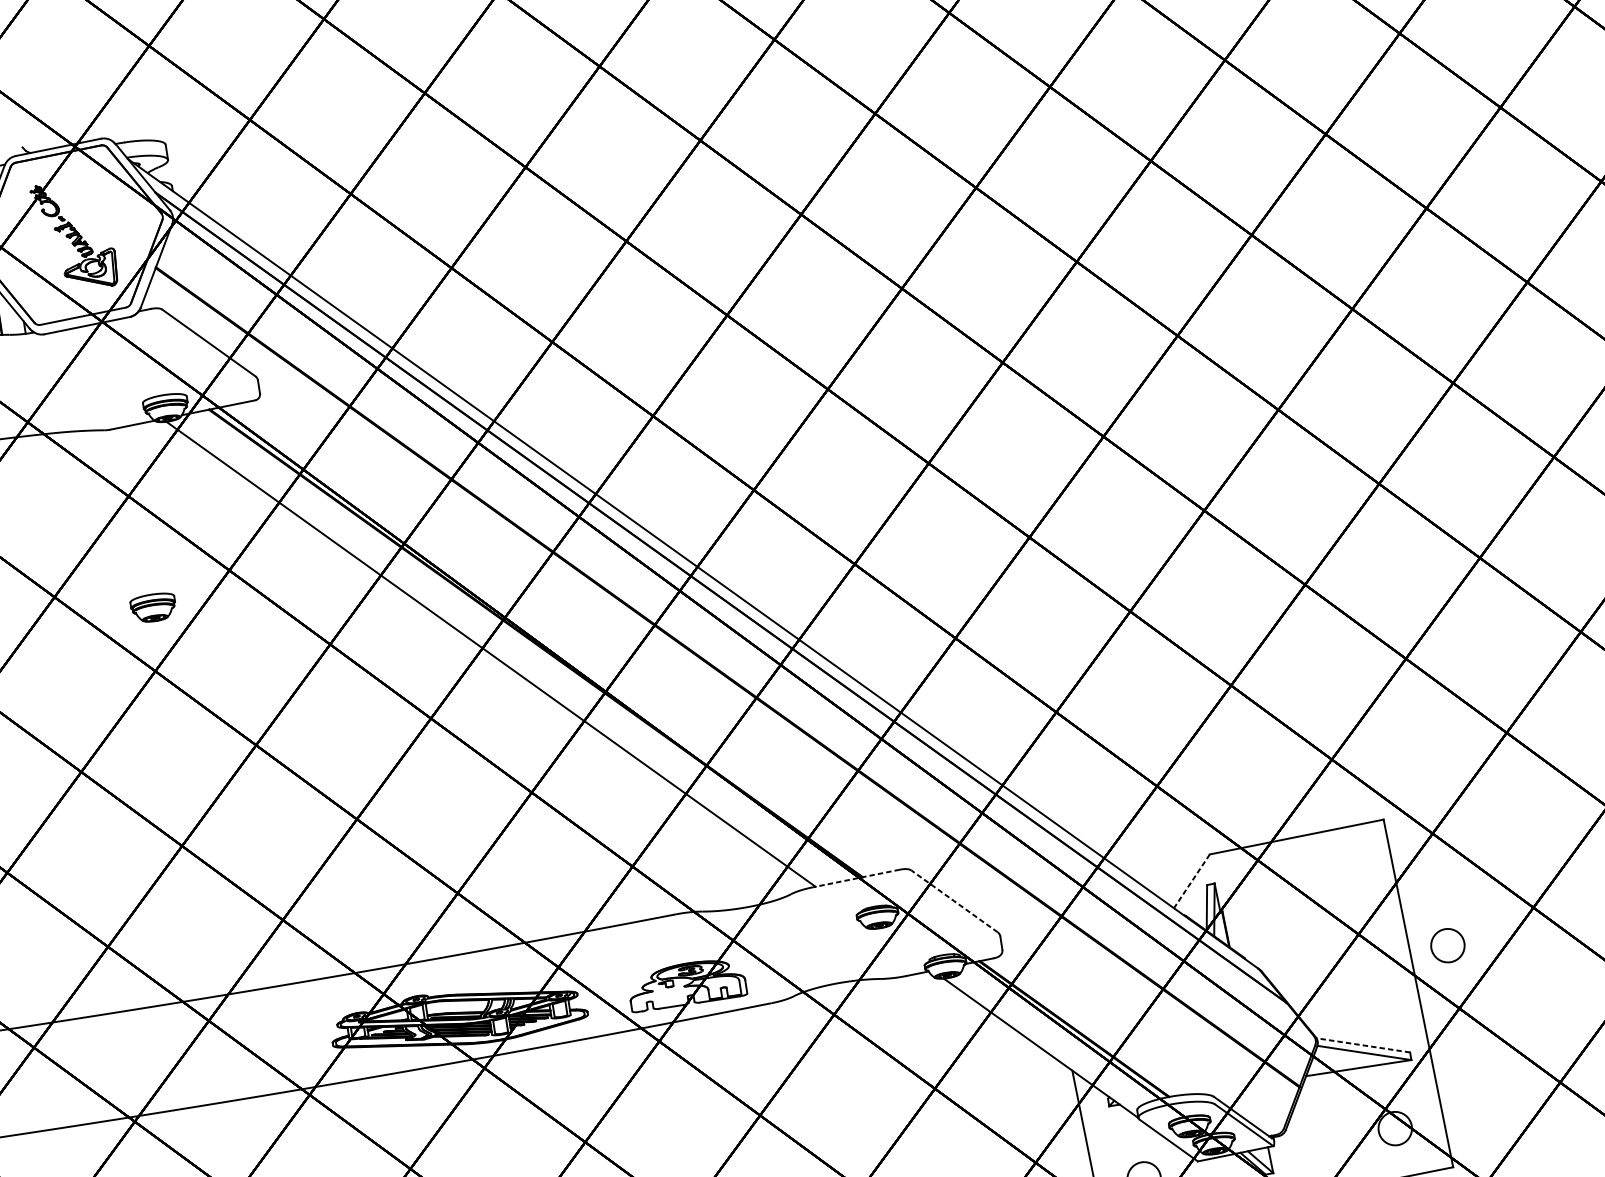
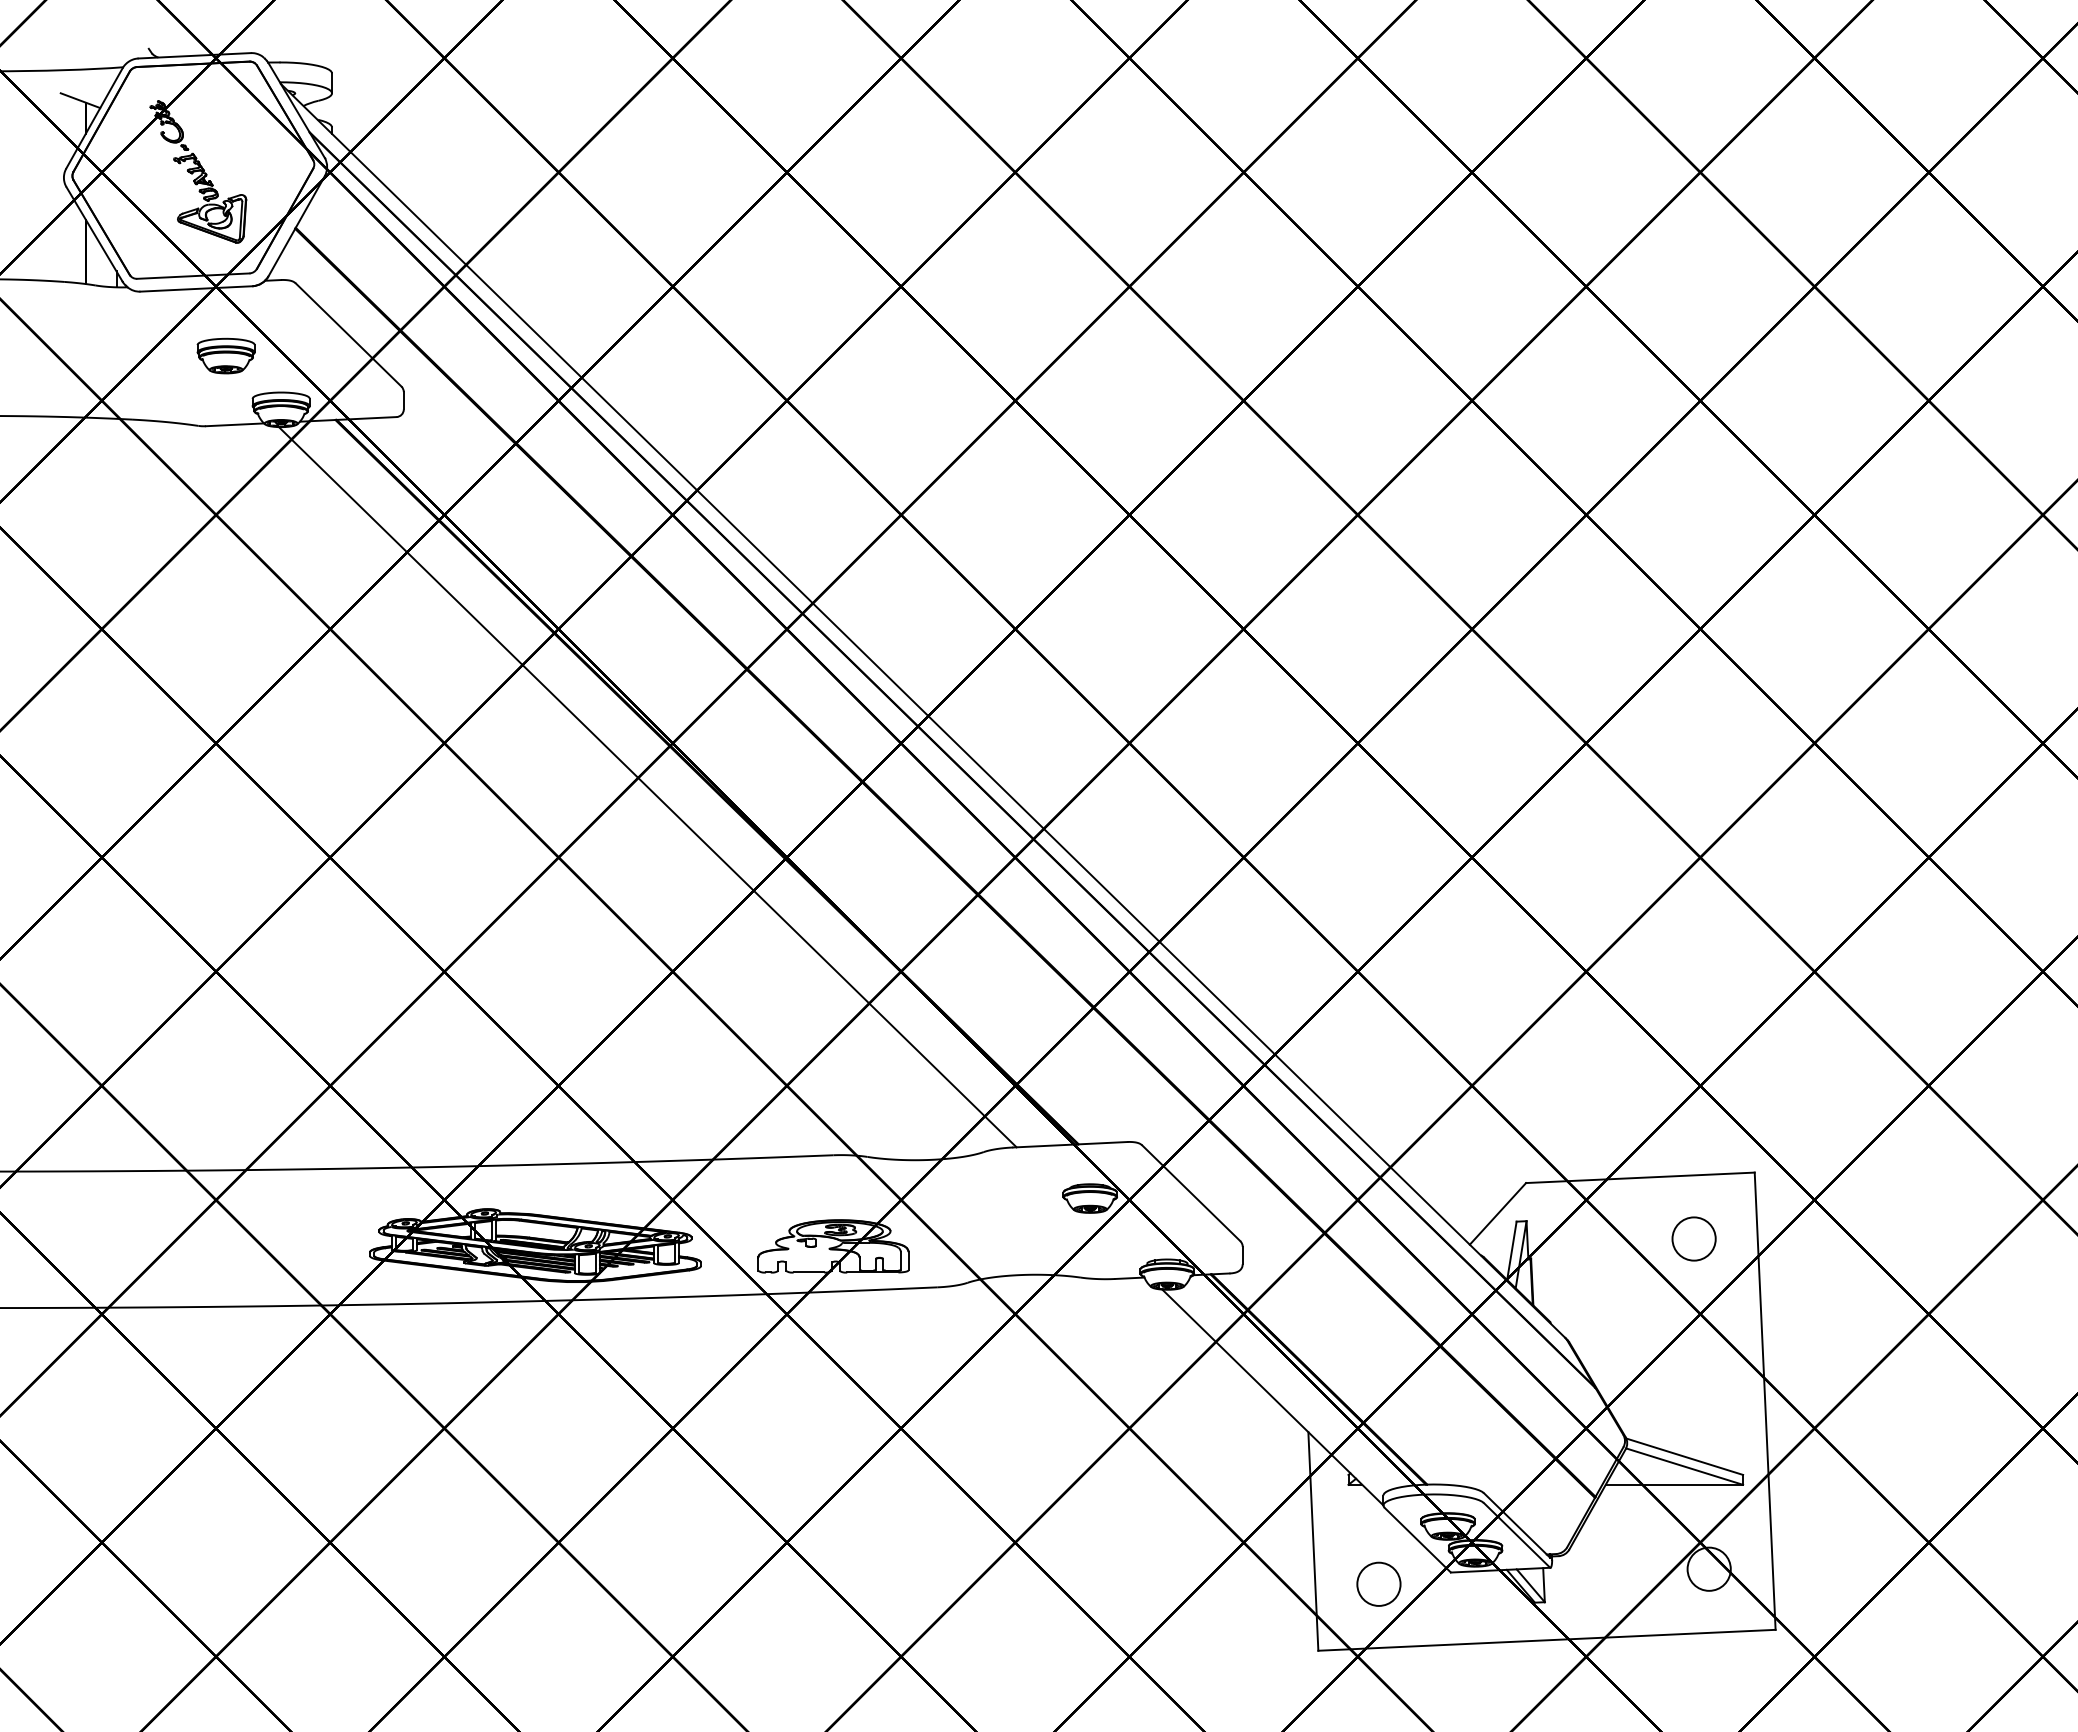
part: (153, 607) -> (225, 355), moved
line: (855, 878) -> (1069, 1144), dashed -> solid
line: (1191, 881) -> (1497, 1213), dashed -> solid
line: (954, 900) -> (1190, 1192), dashed -> solid
circle: (1447, 945) -> (1693, 1238), moved
line: (1363, 1045) -> (1684, 1456), dashed -> solid

